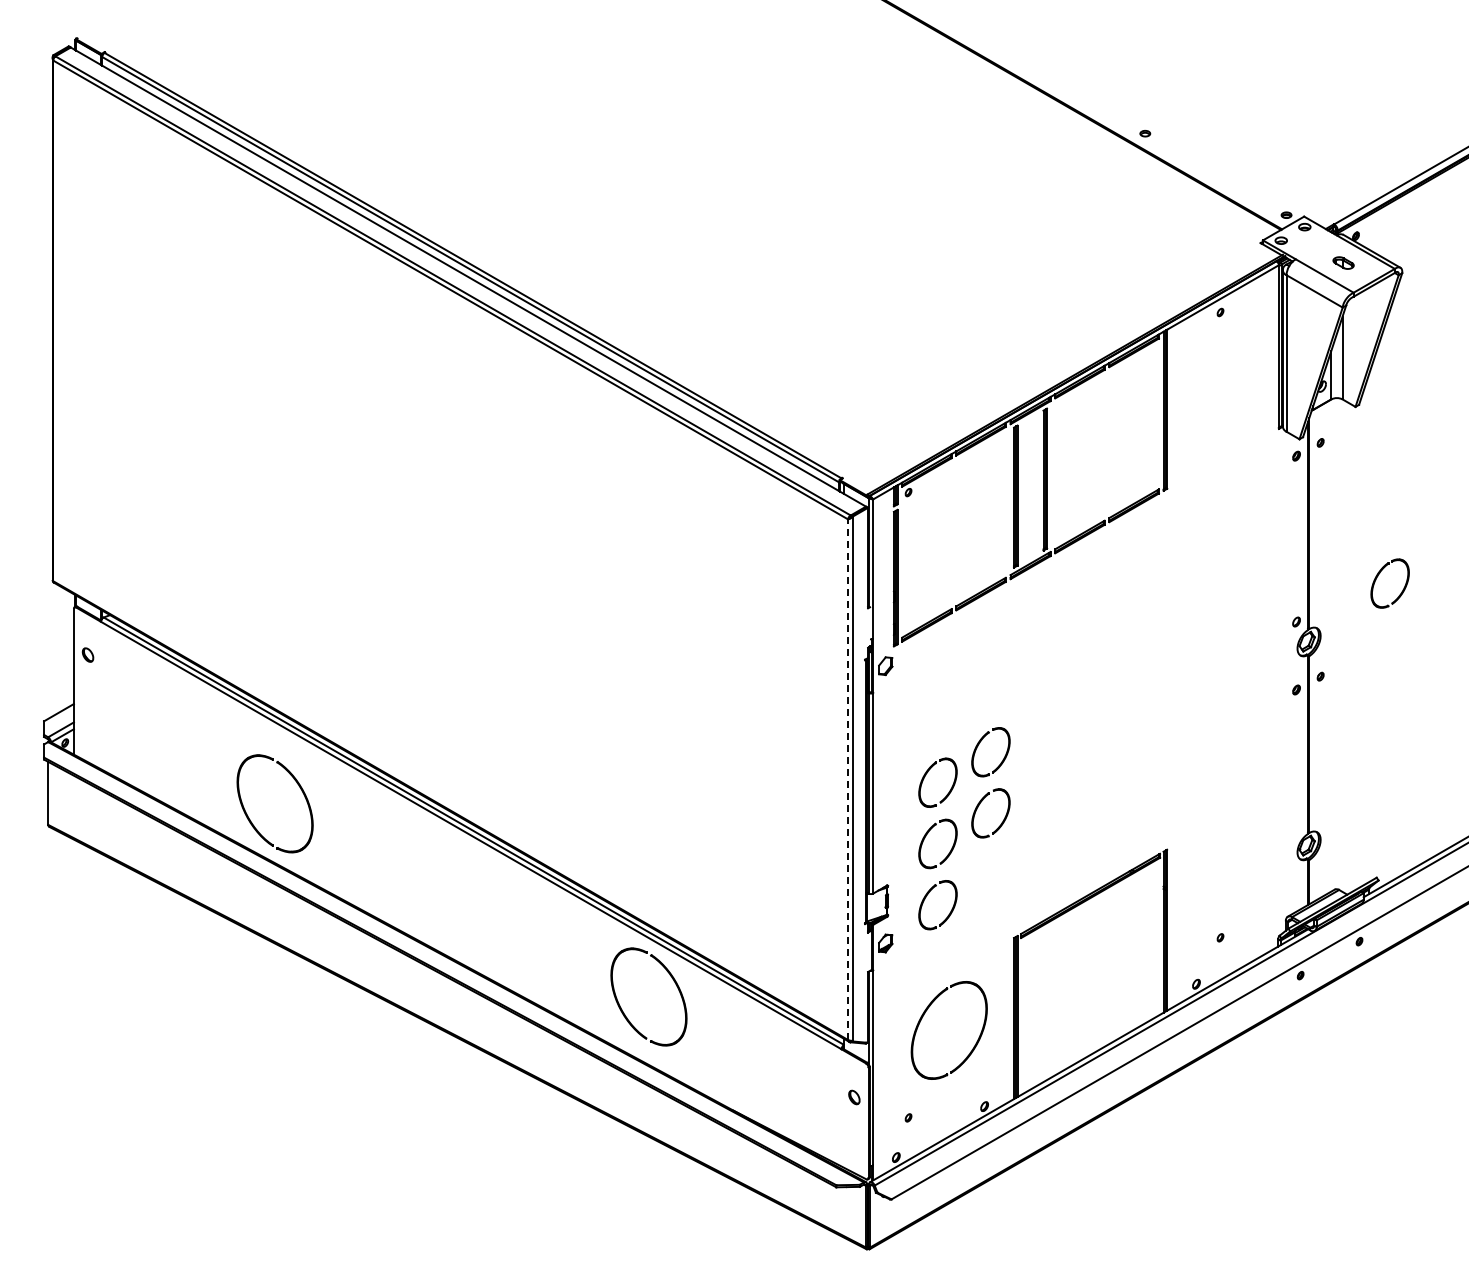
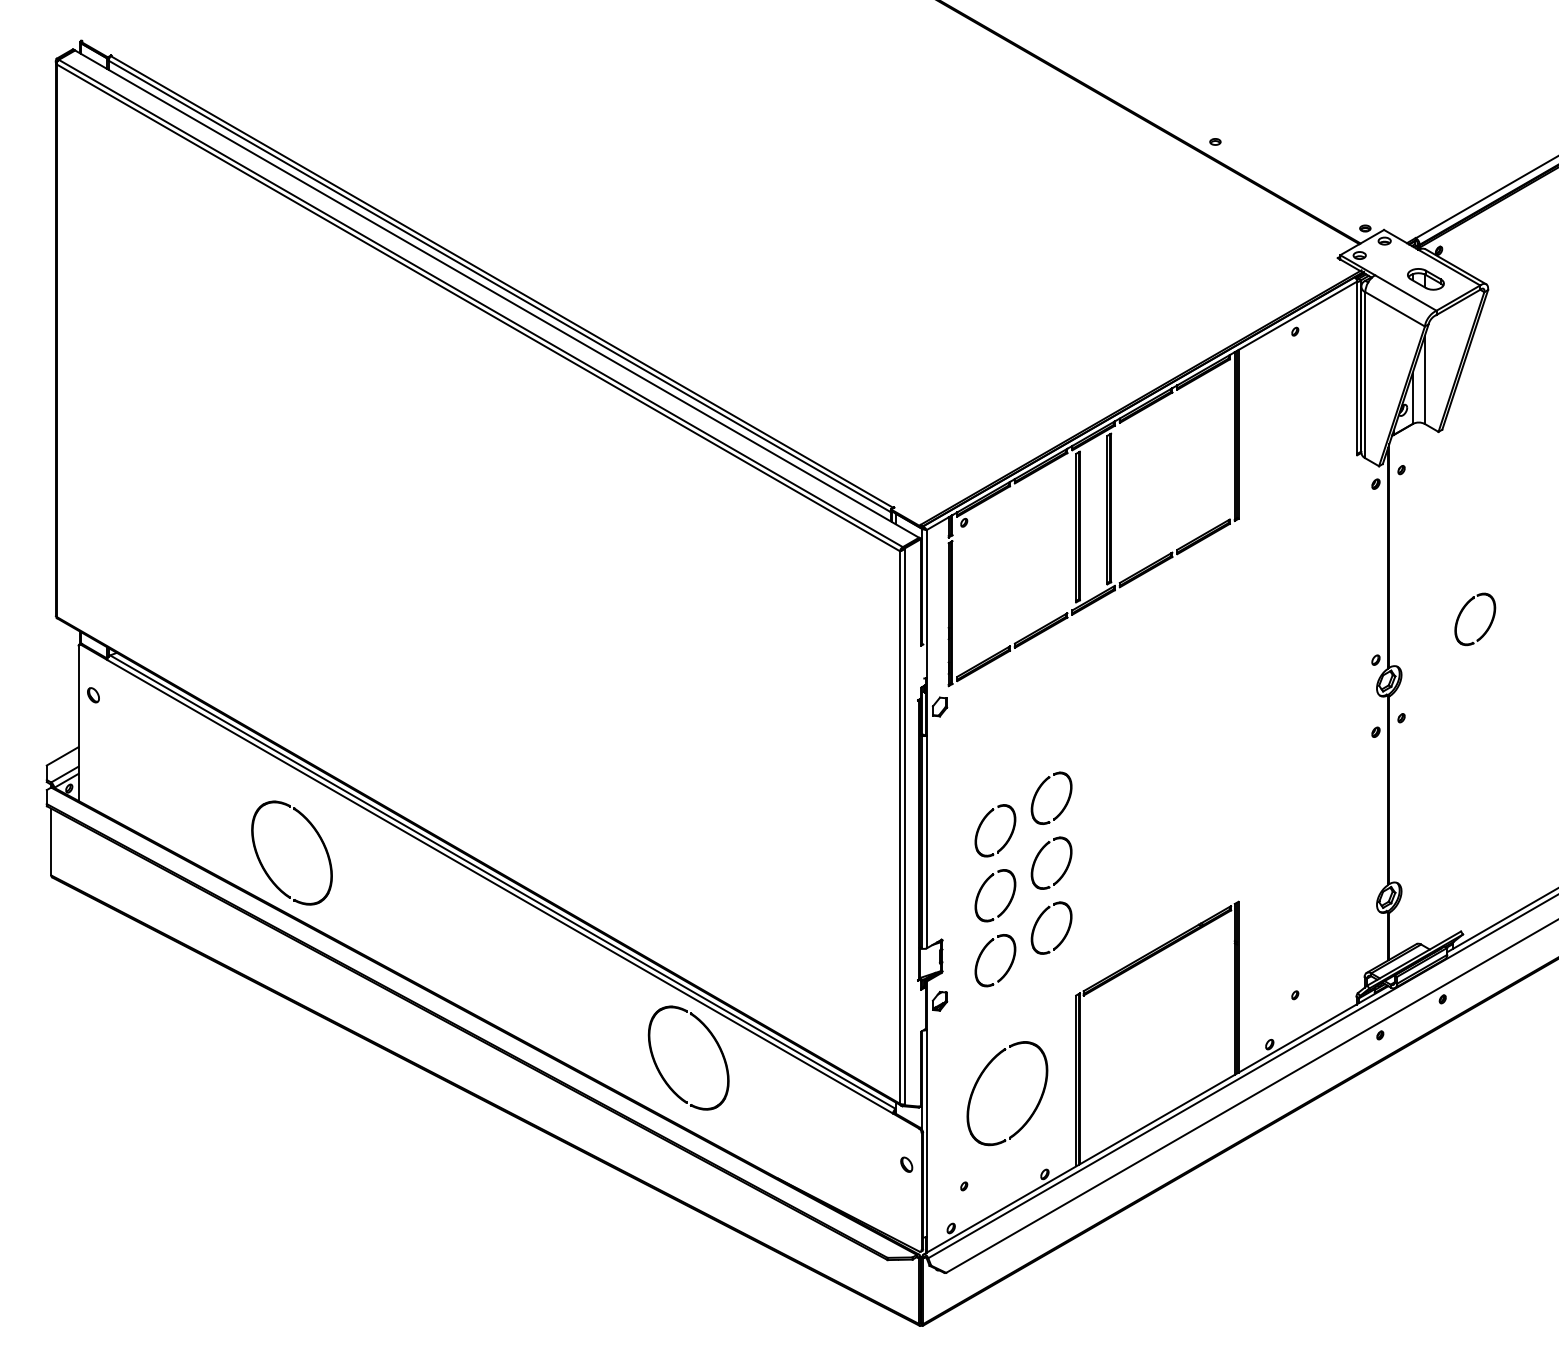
part: (1343, 262) -> (1425, 278), size x1.67
line: (848, 779) -> (900, 827), dashed -> solid
part: (978, 868) -> (1038, 921), added

